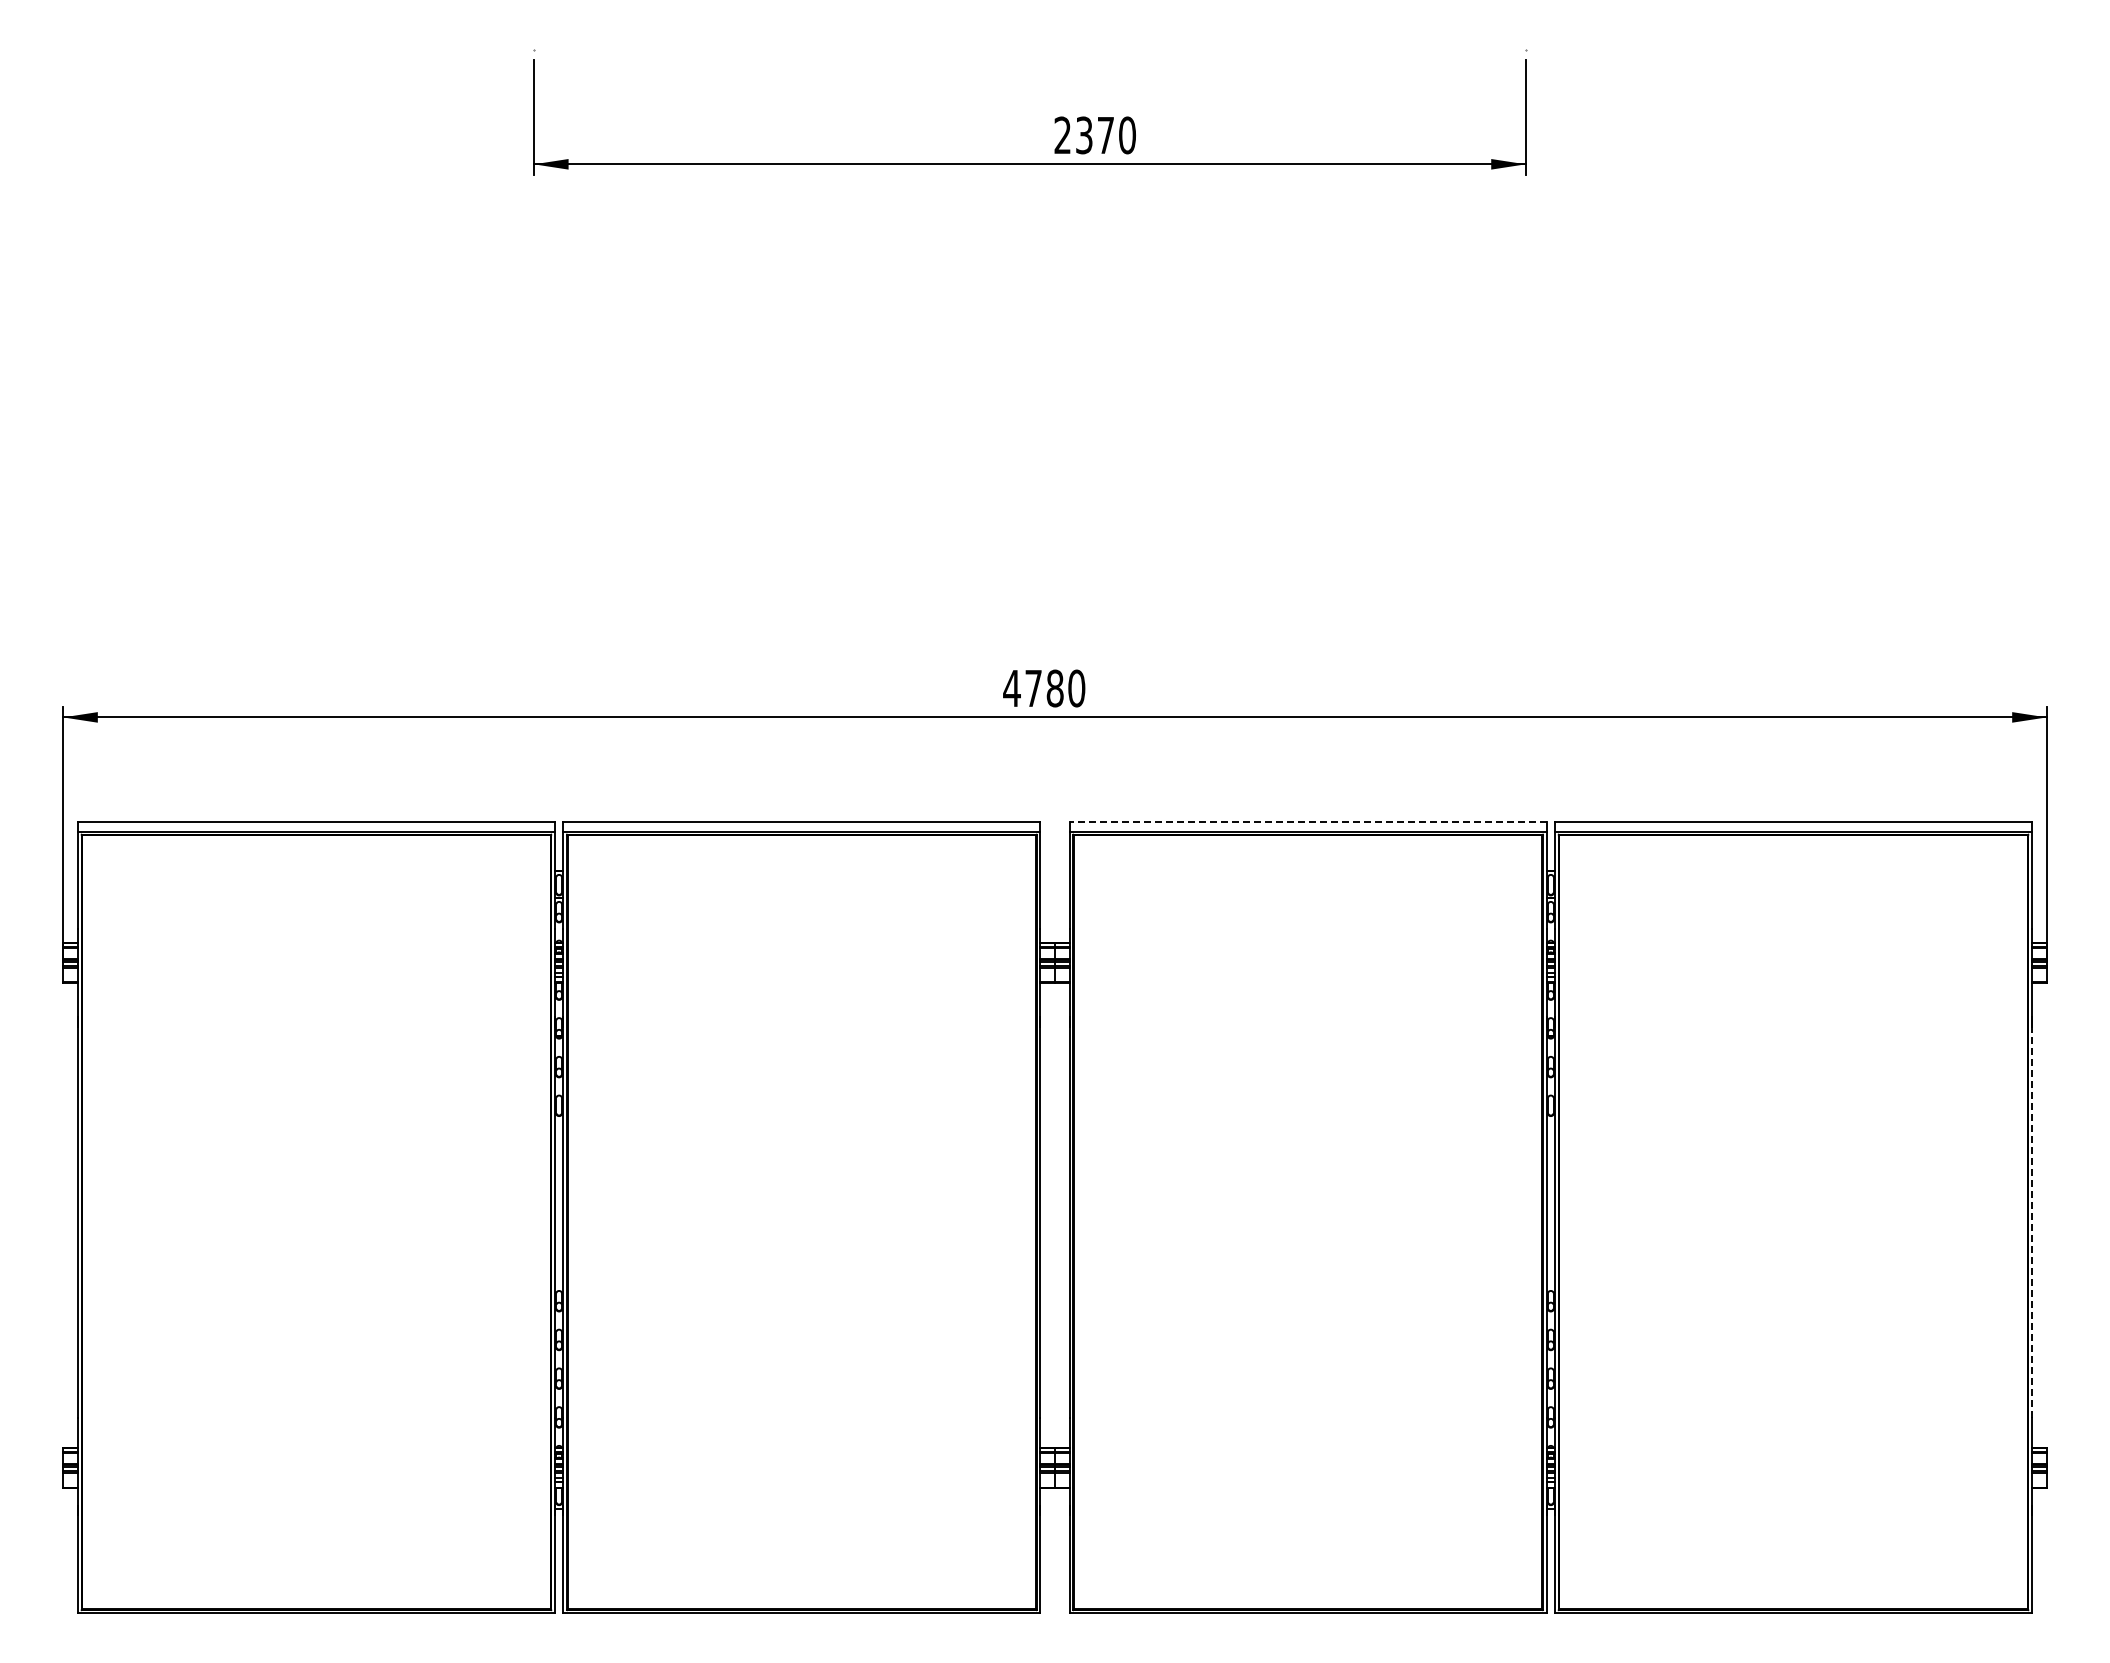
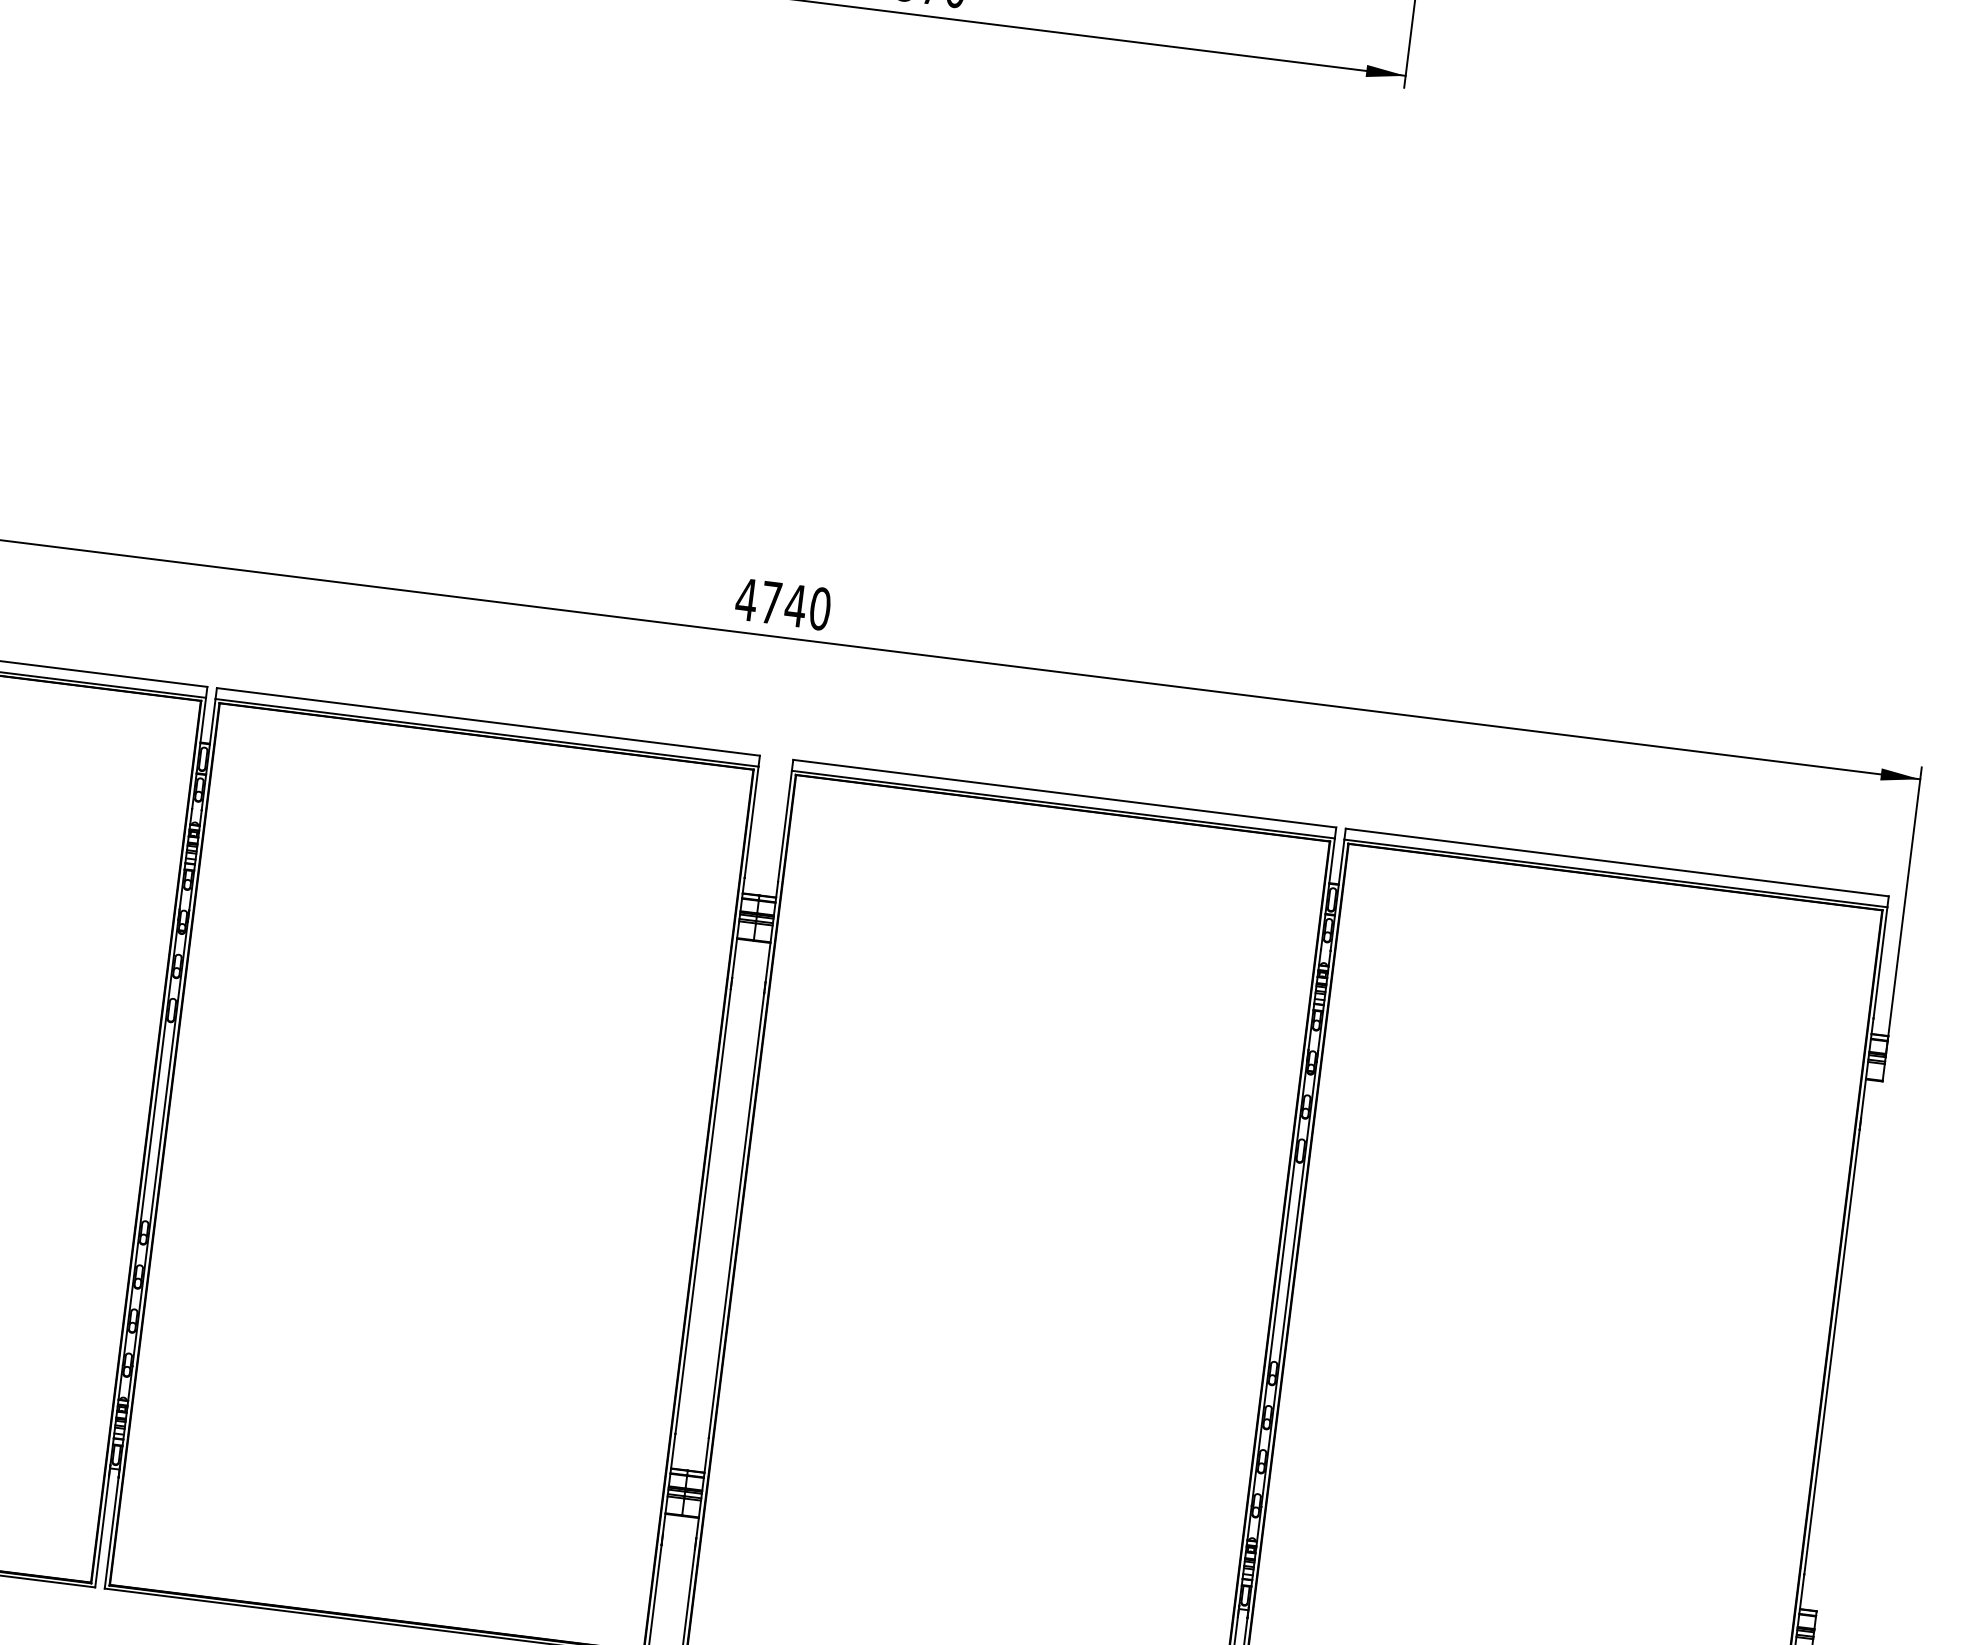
text: (1055, 688) -> (796, 605), 4780 -> 4740
line: (1308, 822) -> (1065, 794), dashed -> solid
line: (2032, 1221) -> (1832, 1351), dashed -> solid

